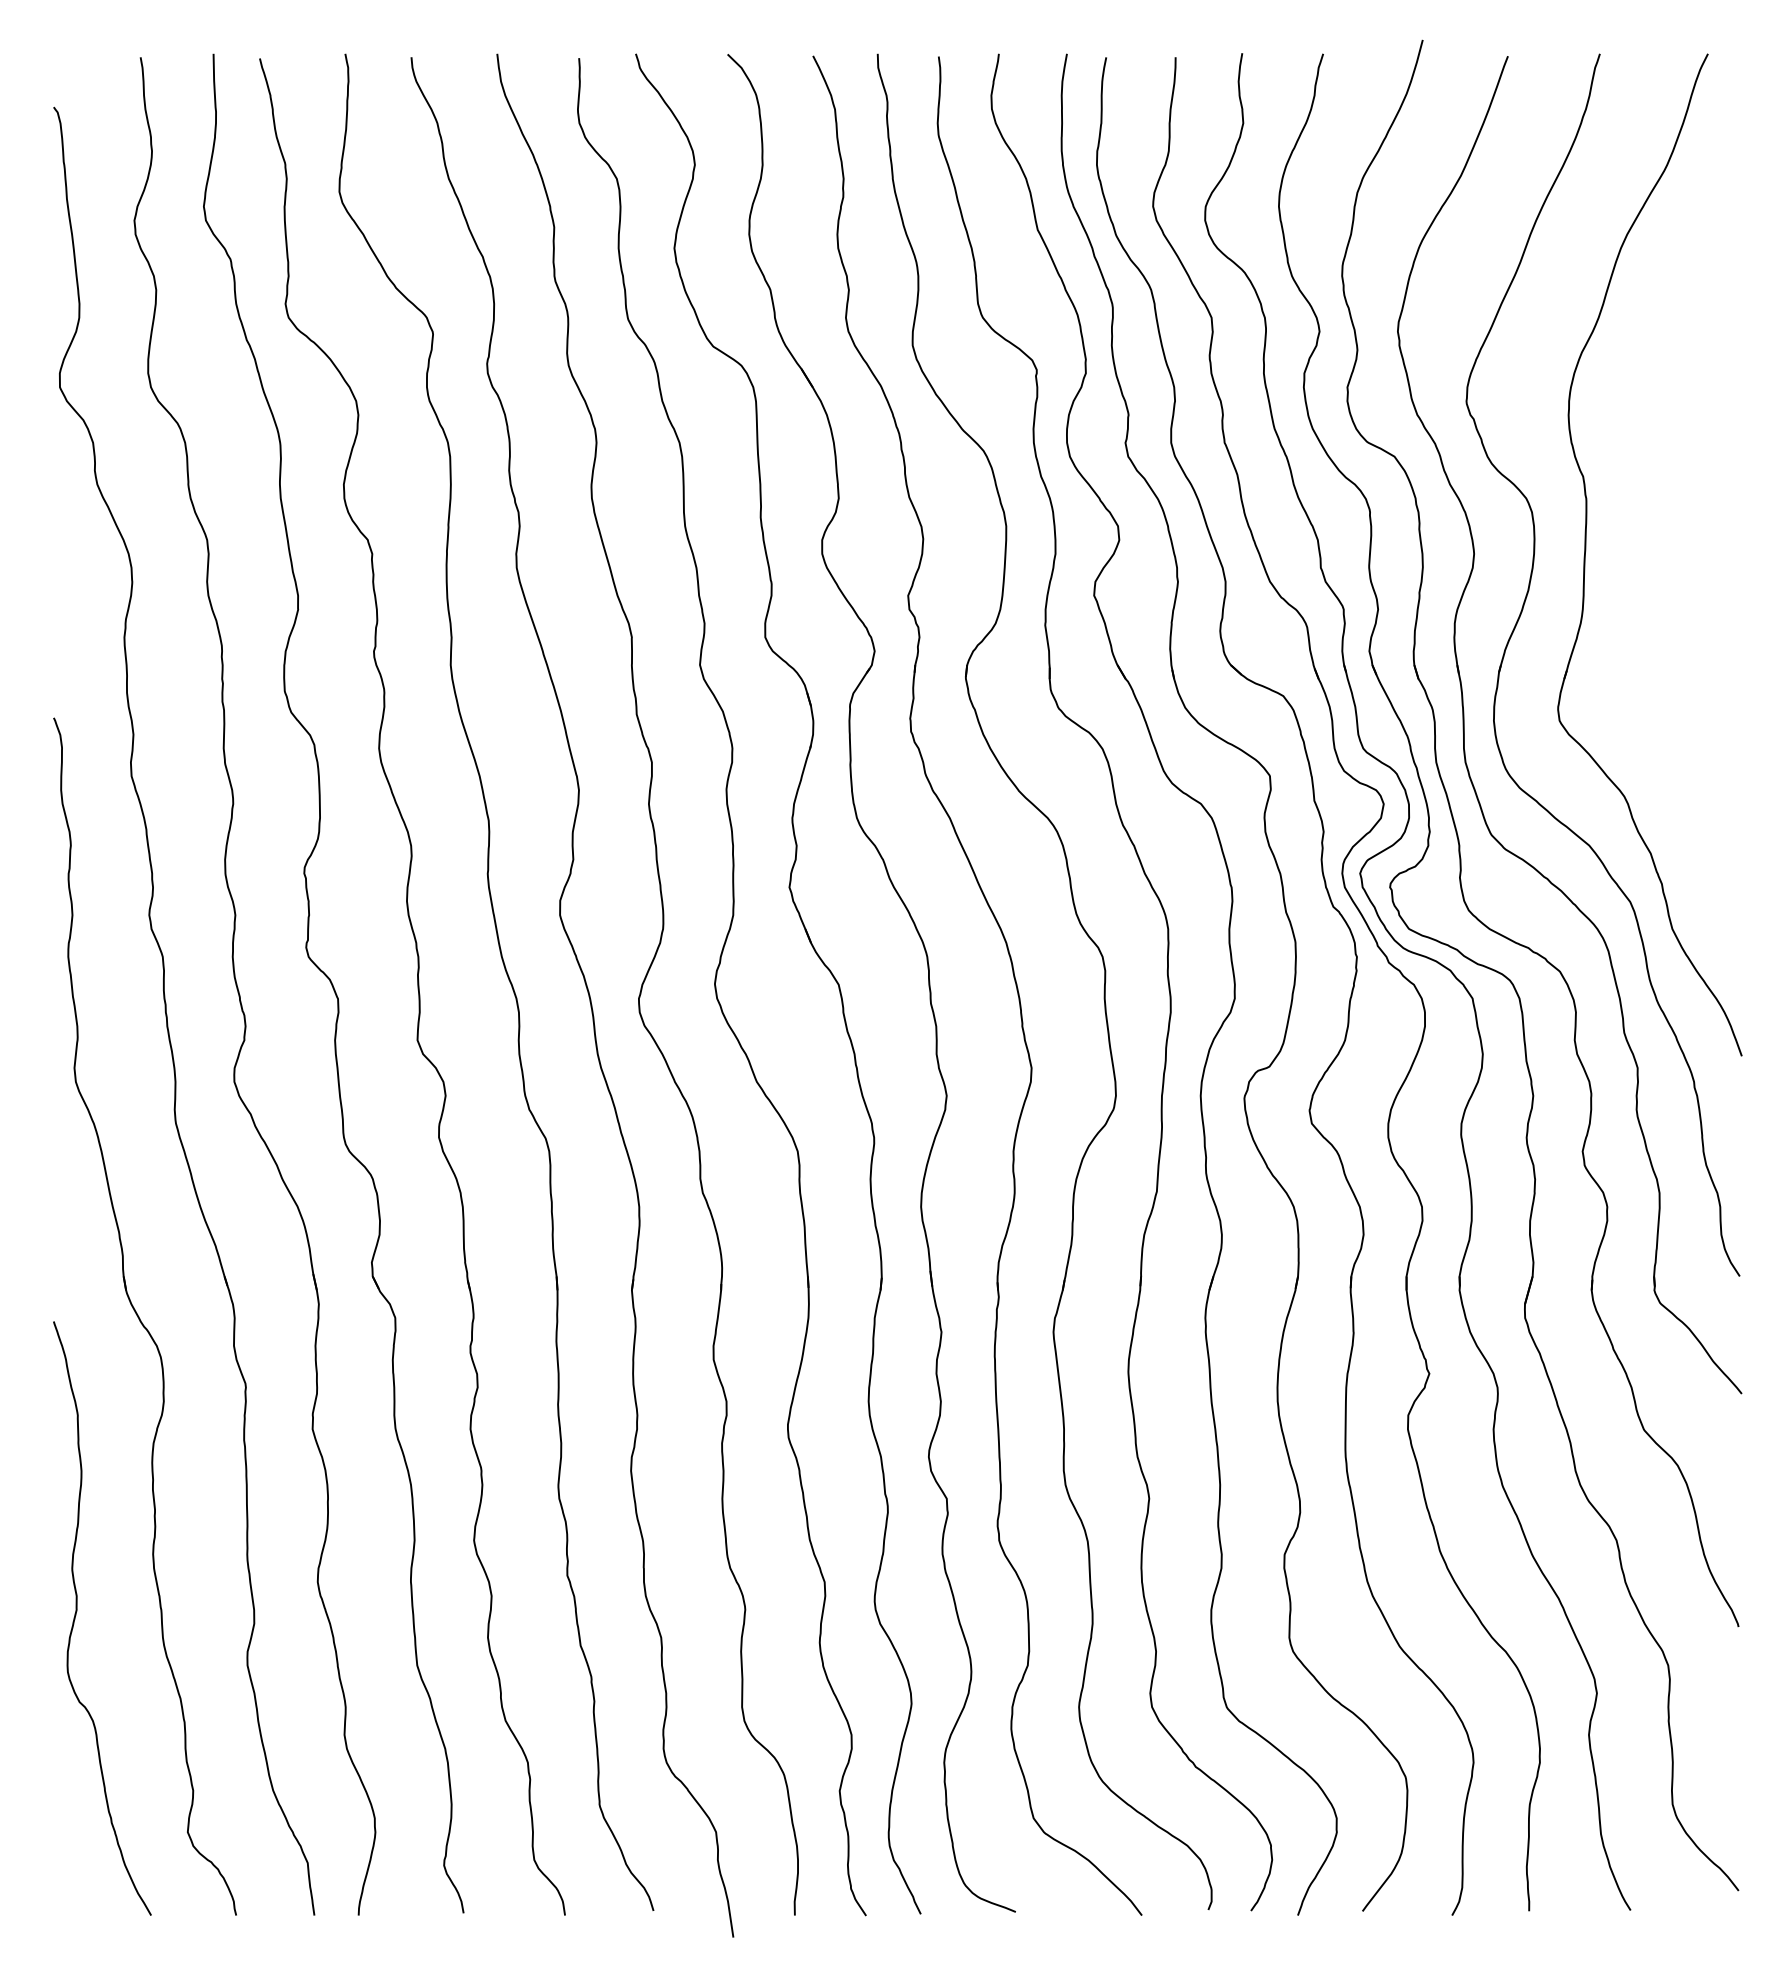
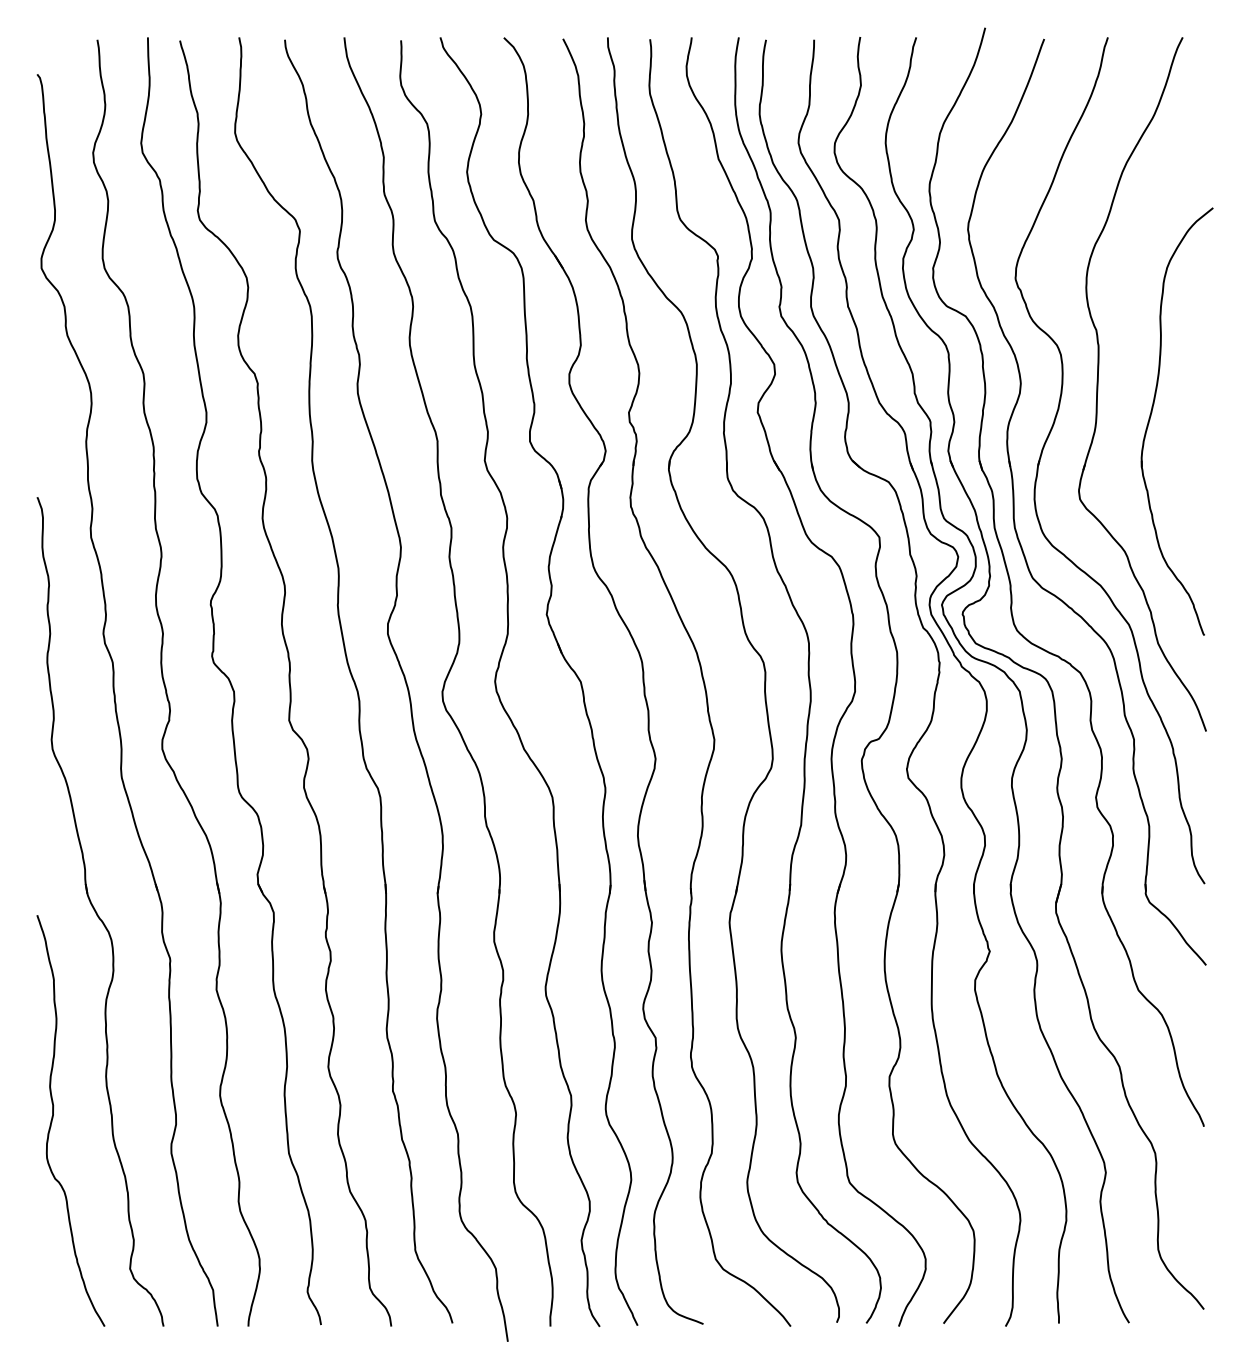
part: (1662, 601) -> (1151, 416), added

